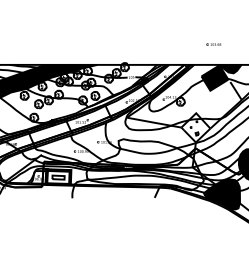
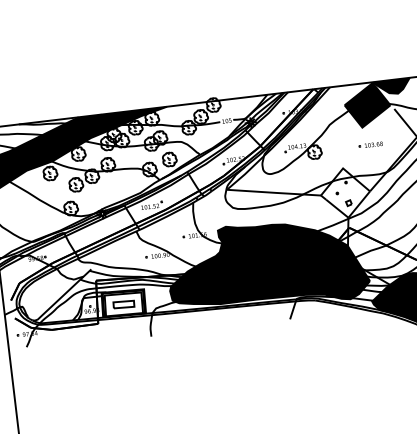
line: (213, 44) -> (369, 145), moved
fill: (145, 164) -> (267, 264), added

